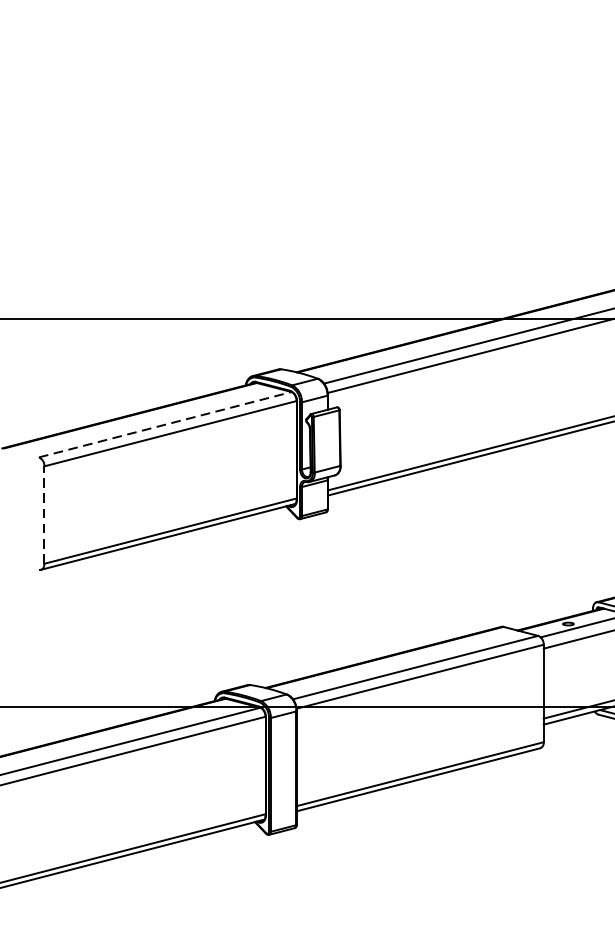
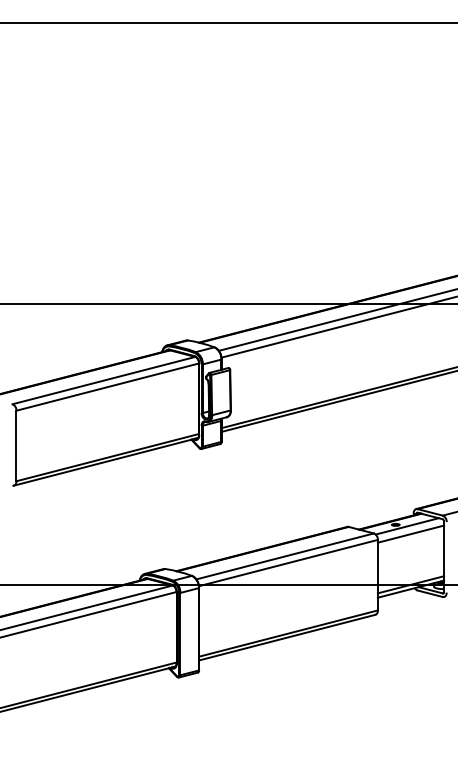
line: (166, 424) -> (104, 380), dashed -> solid
line: (44, 514) -> (16, 445), dashed -> solid

